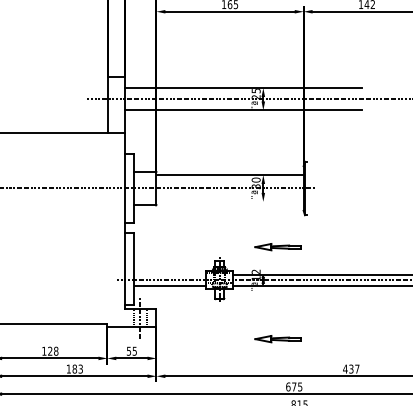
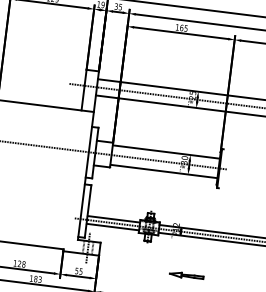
line: (229, 201) -> (163, 171), added
part: (277, 247) -> (194, 209), removed
line: (170, 274) -> (114, 218), added

